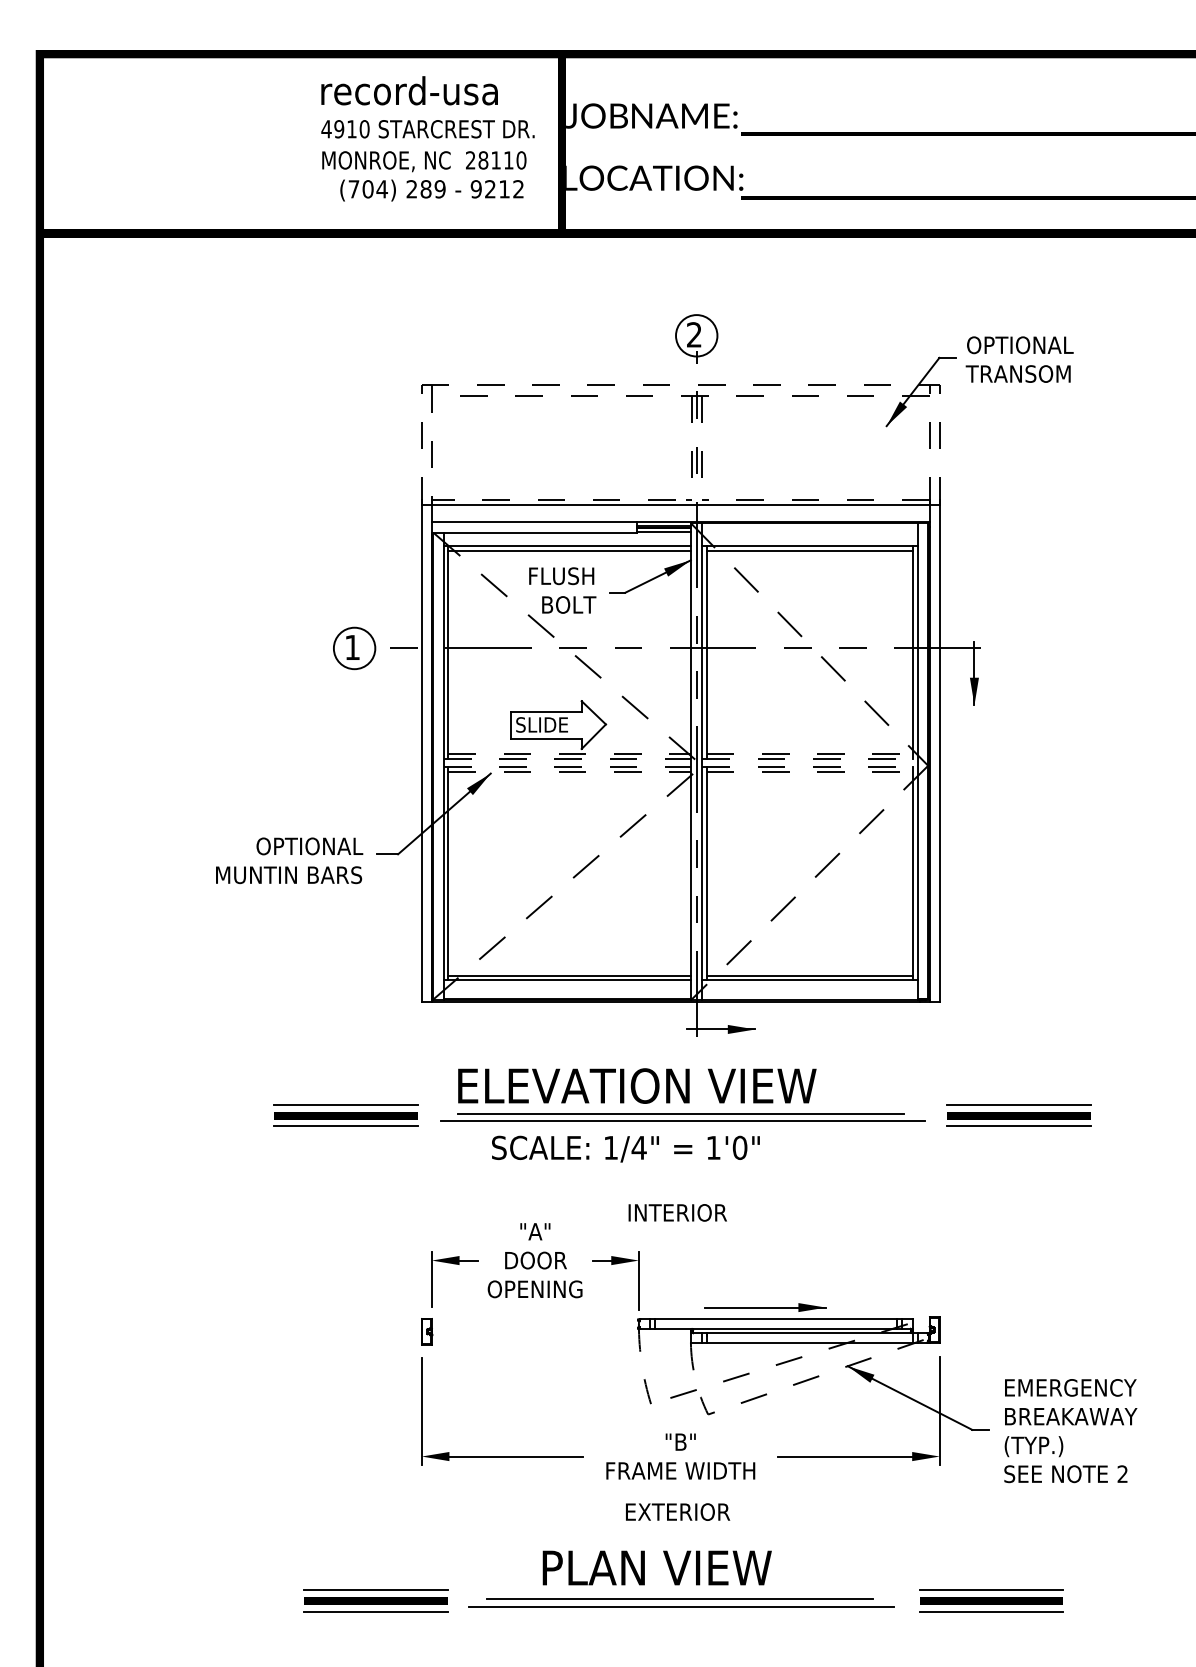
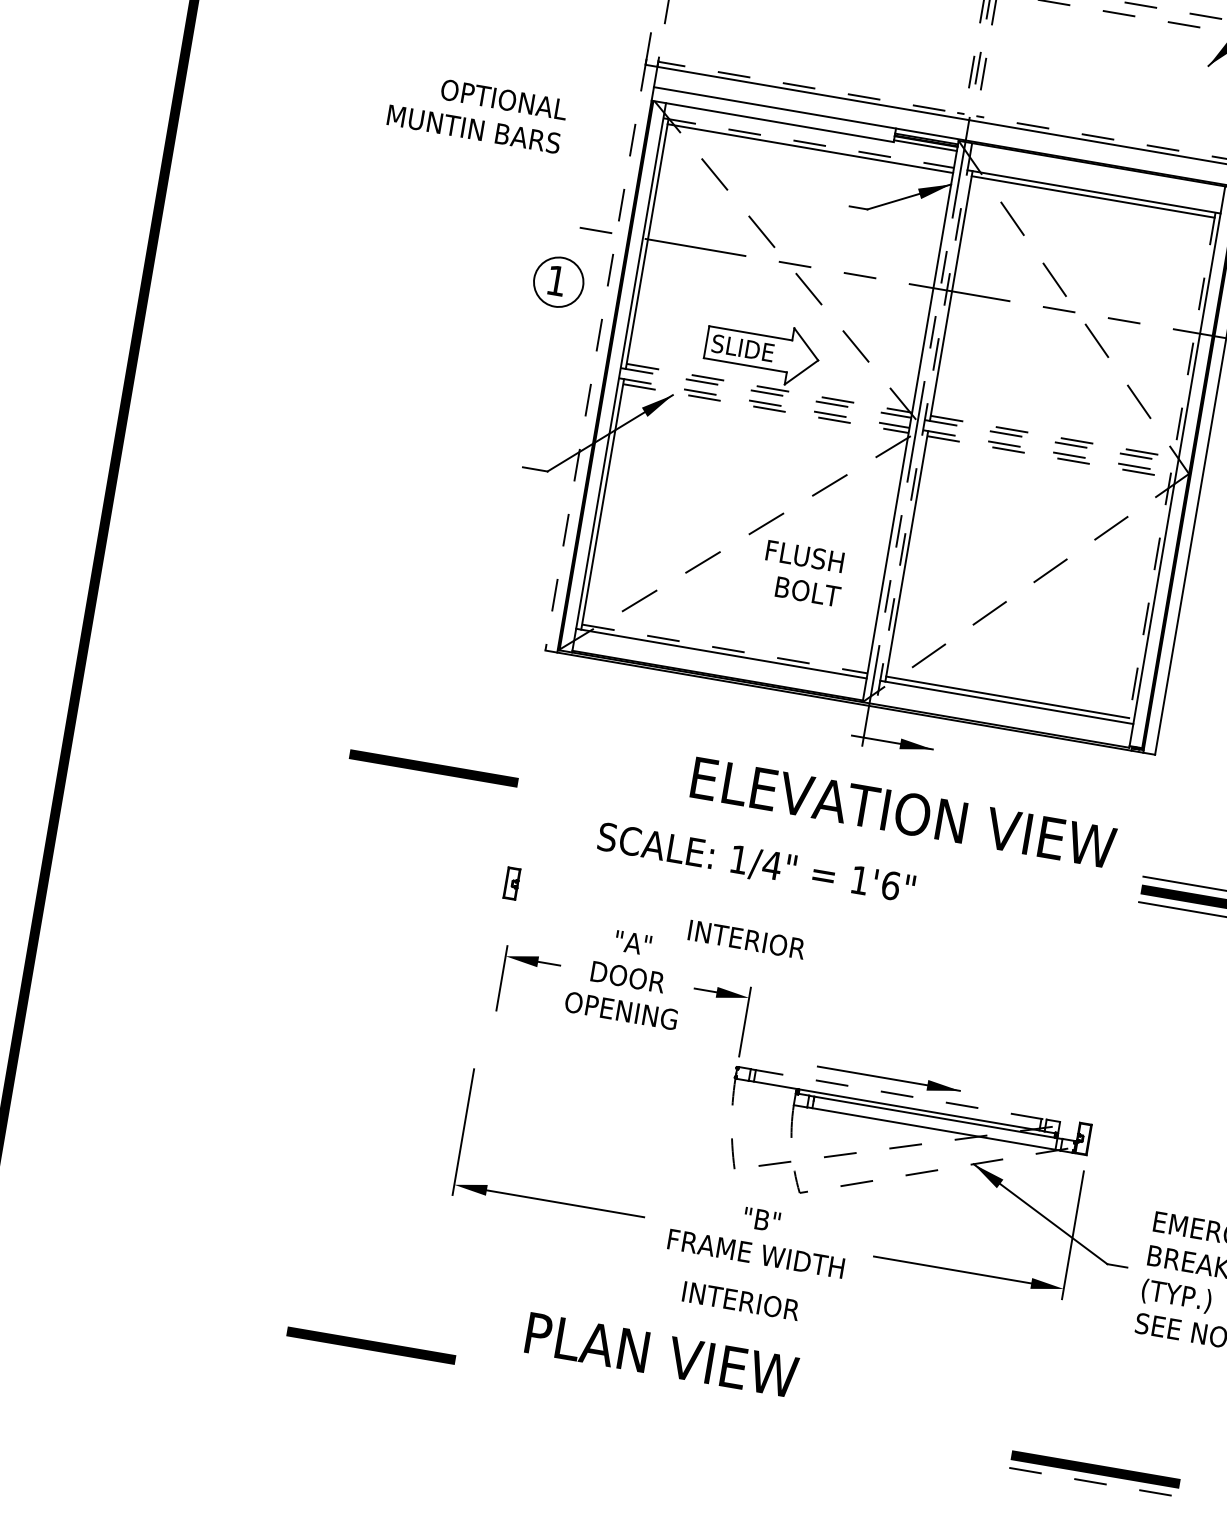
line: (567, 546) -> (808, 143), solid -> dashed
text: (562, 590) -> (803, 573), moved
part: (354, 648) -> (558, 282), moved
line: (913, 652) -> (1194, 337), solid -> dashed
line: (421, 751) -> (595, 355), solid -> dashed
line: (702, 761) -> (924, 423), solid -> dashed
text: (289, 860) -> (477, 112), moved
line: (913, 874) -> (1149, 598), solid -> dashed
line: (570, 975) -> (726, 648), solid -> dashed
text: (637, 1085) -> (903, 812), moved
line: (345, 1104) -> (435, 755), removed
line: (680, 1113) -> (827, 833), removed
line: (682, 1121) -> (828, 843), removed
line: (345, 1126) -> (430, 781), removed
text: (739, 1147) -> (890, 885), 1'0" -> 1'6"
text: (677, 1212) -> (746, 939), moved
line: (776, 1319) -> (899, 1094), solid -> dashed
part: (427, 1331) -> (512, 883), moved
text: (679, 1511) -> (746, 1301), EXTERIOR -> INTERIOR
text: (656, 1567) -> (661, 1354), moved
line: (375, 1590) -> (372, 1333), removed
line: (991, 1590) -> (1097, 1456), removed
line: (679, 1599) -> (728, 1404), removed
line: (681, 1606) -> (729, 1413), removed
line: (375, 1612) -> (368, 1358), removed
line: (991, 1612) -> (1093, 1482), solid -> dashed

